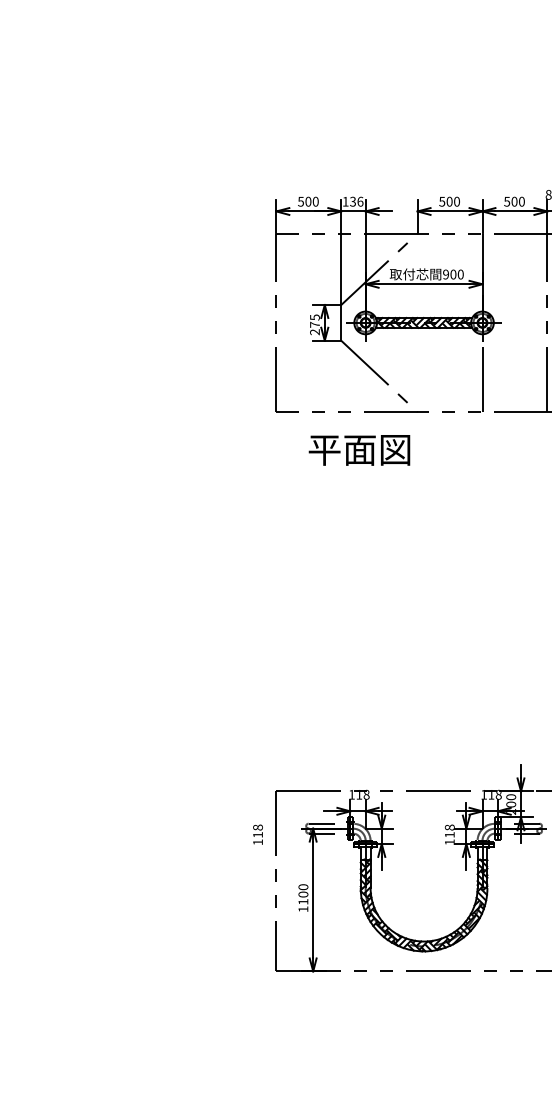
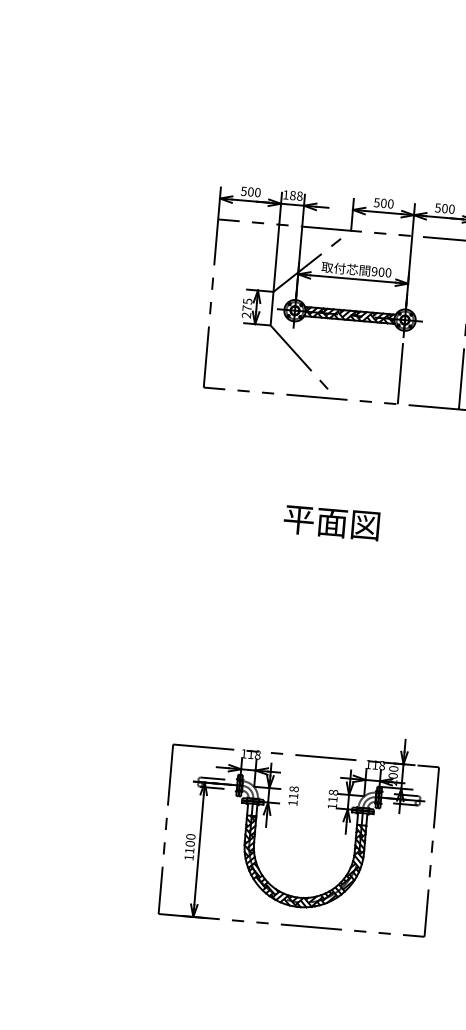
text: (356, 201) -> (296, 195), 136 -> 188
text: (359, 450) -> (331, 523), moved
text: (257, 834) -> (293, 795), moved

